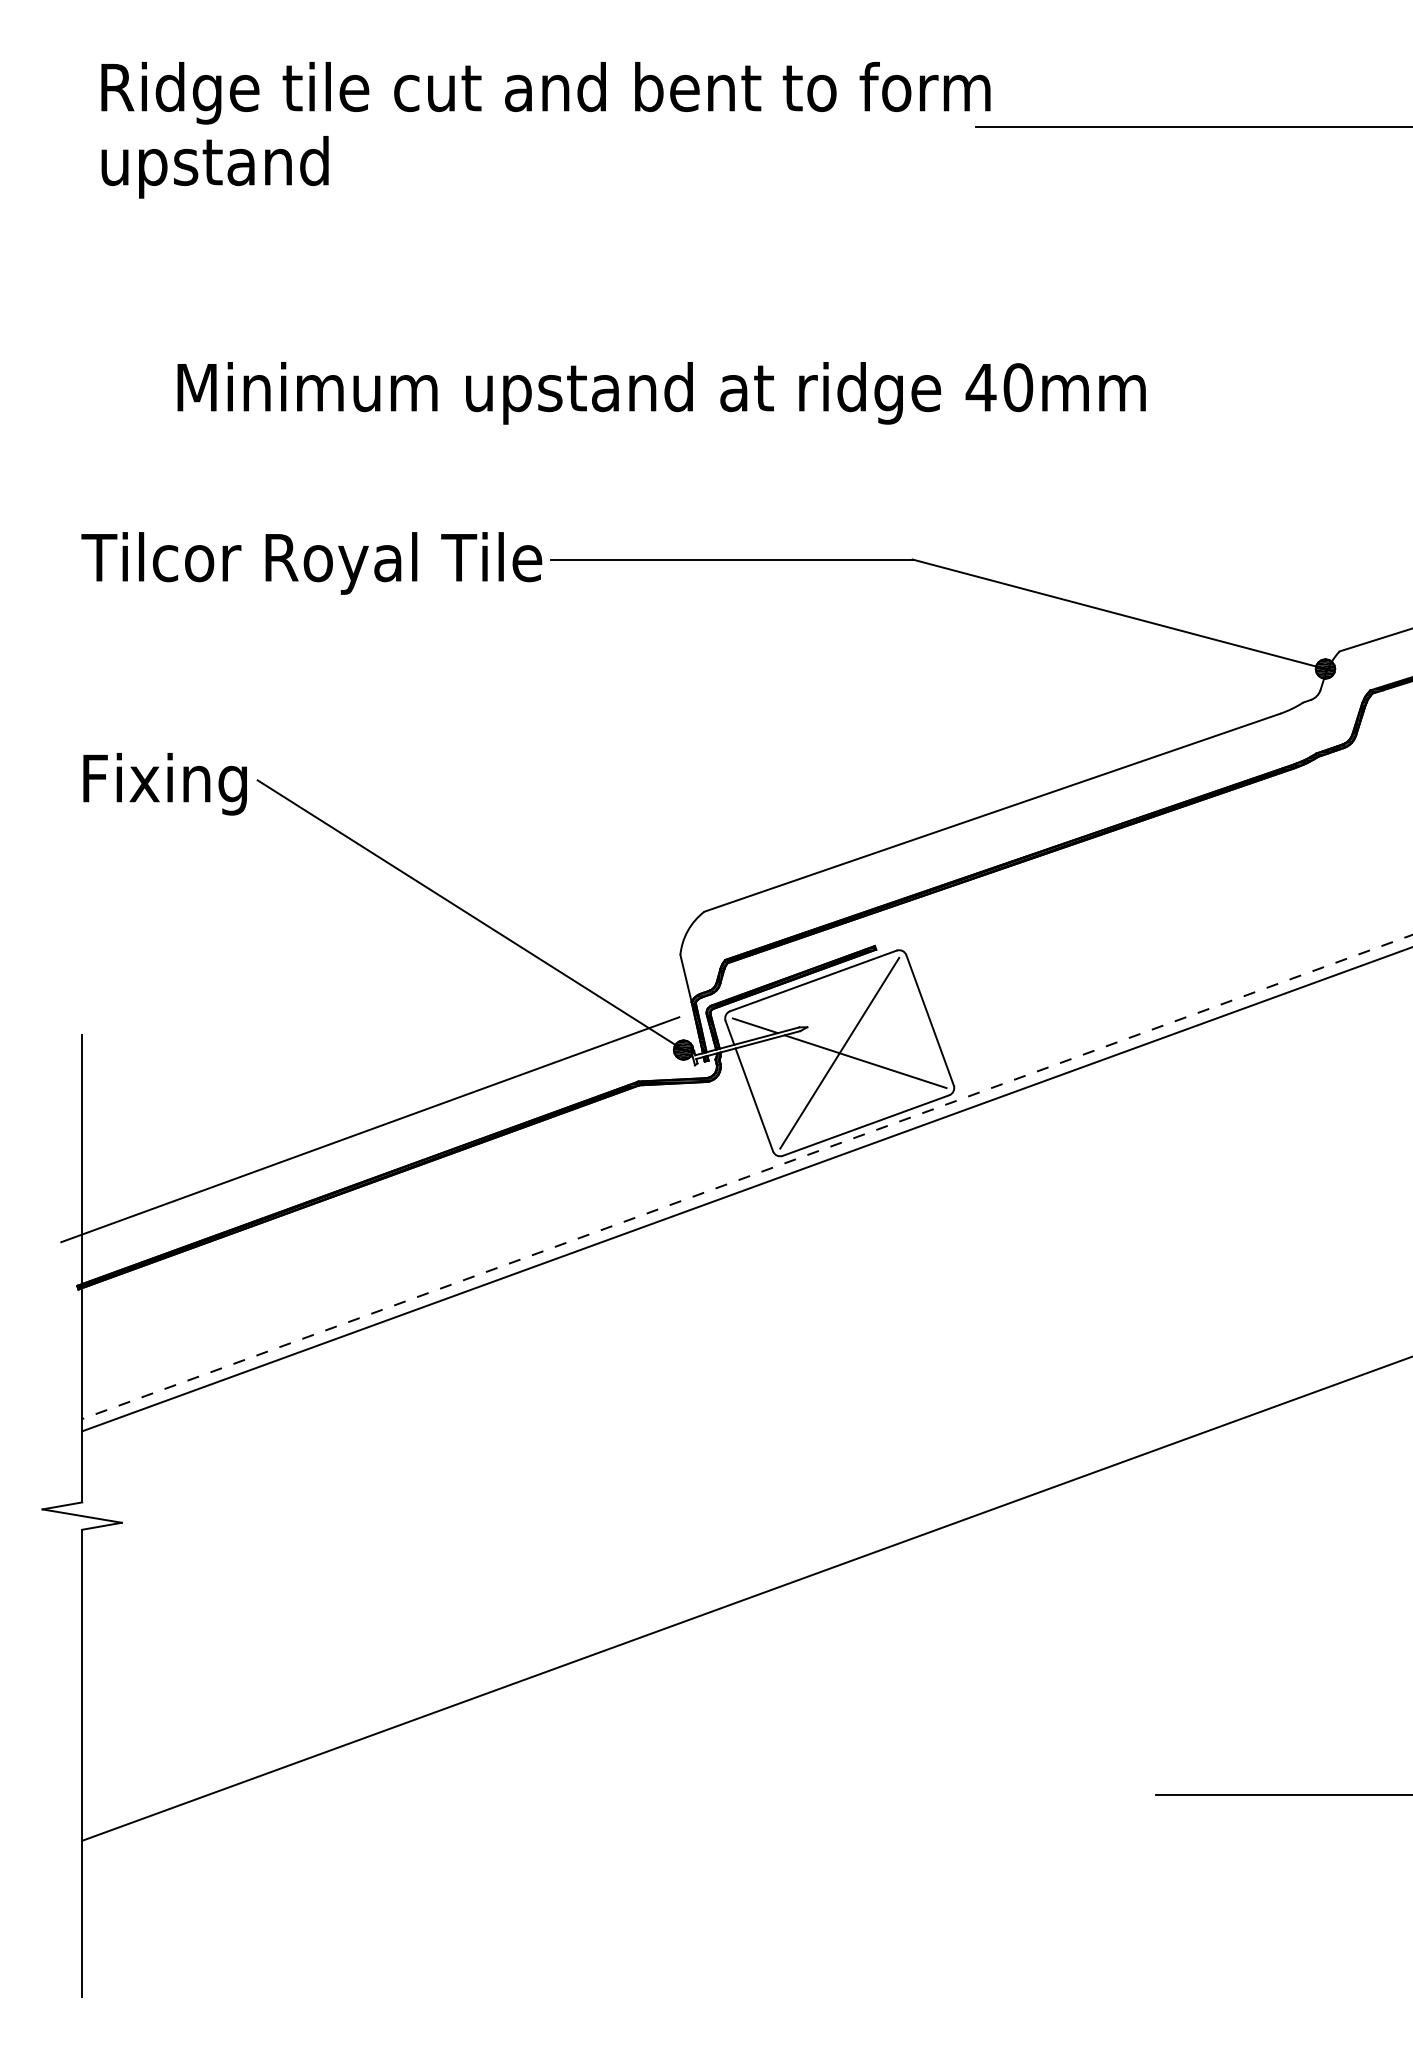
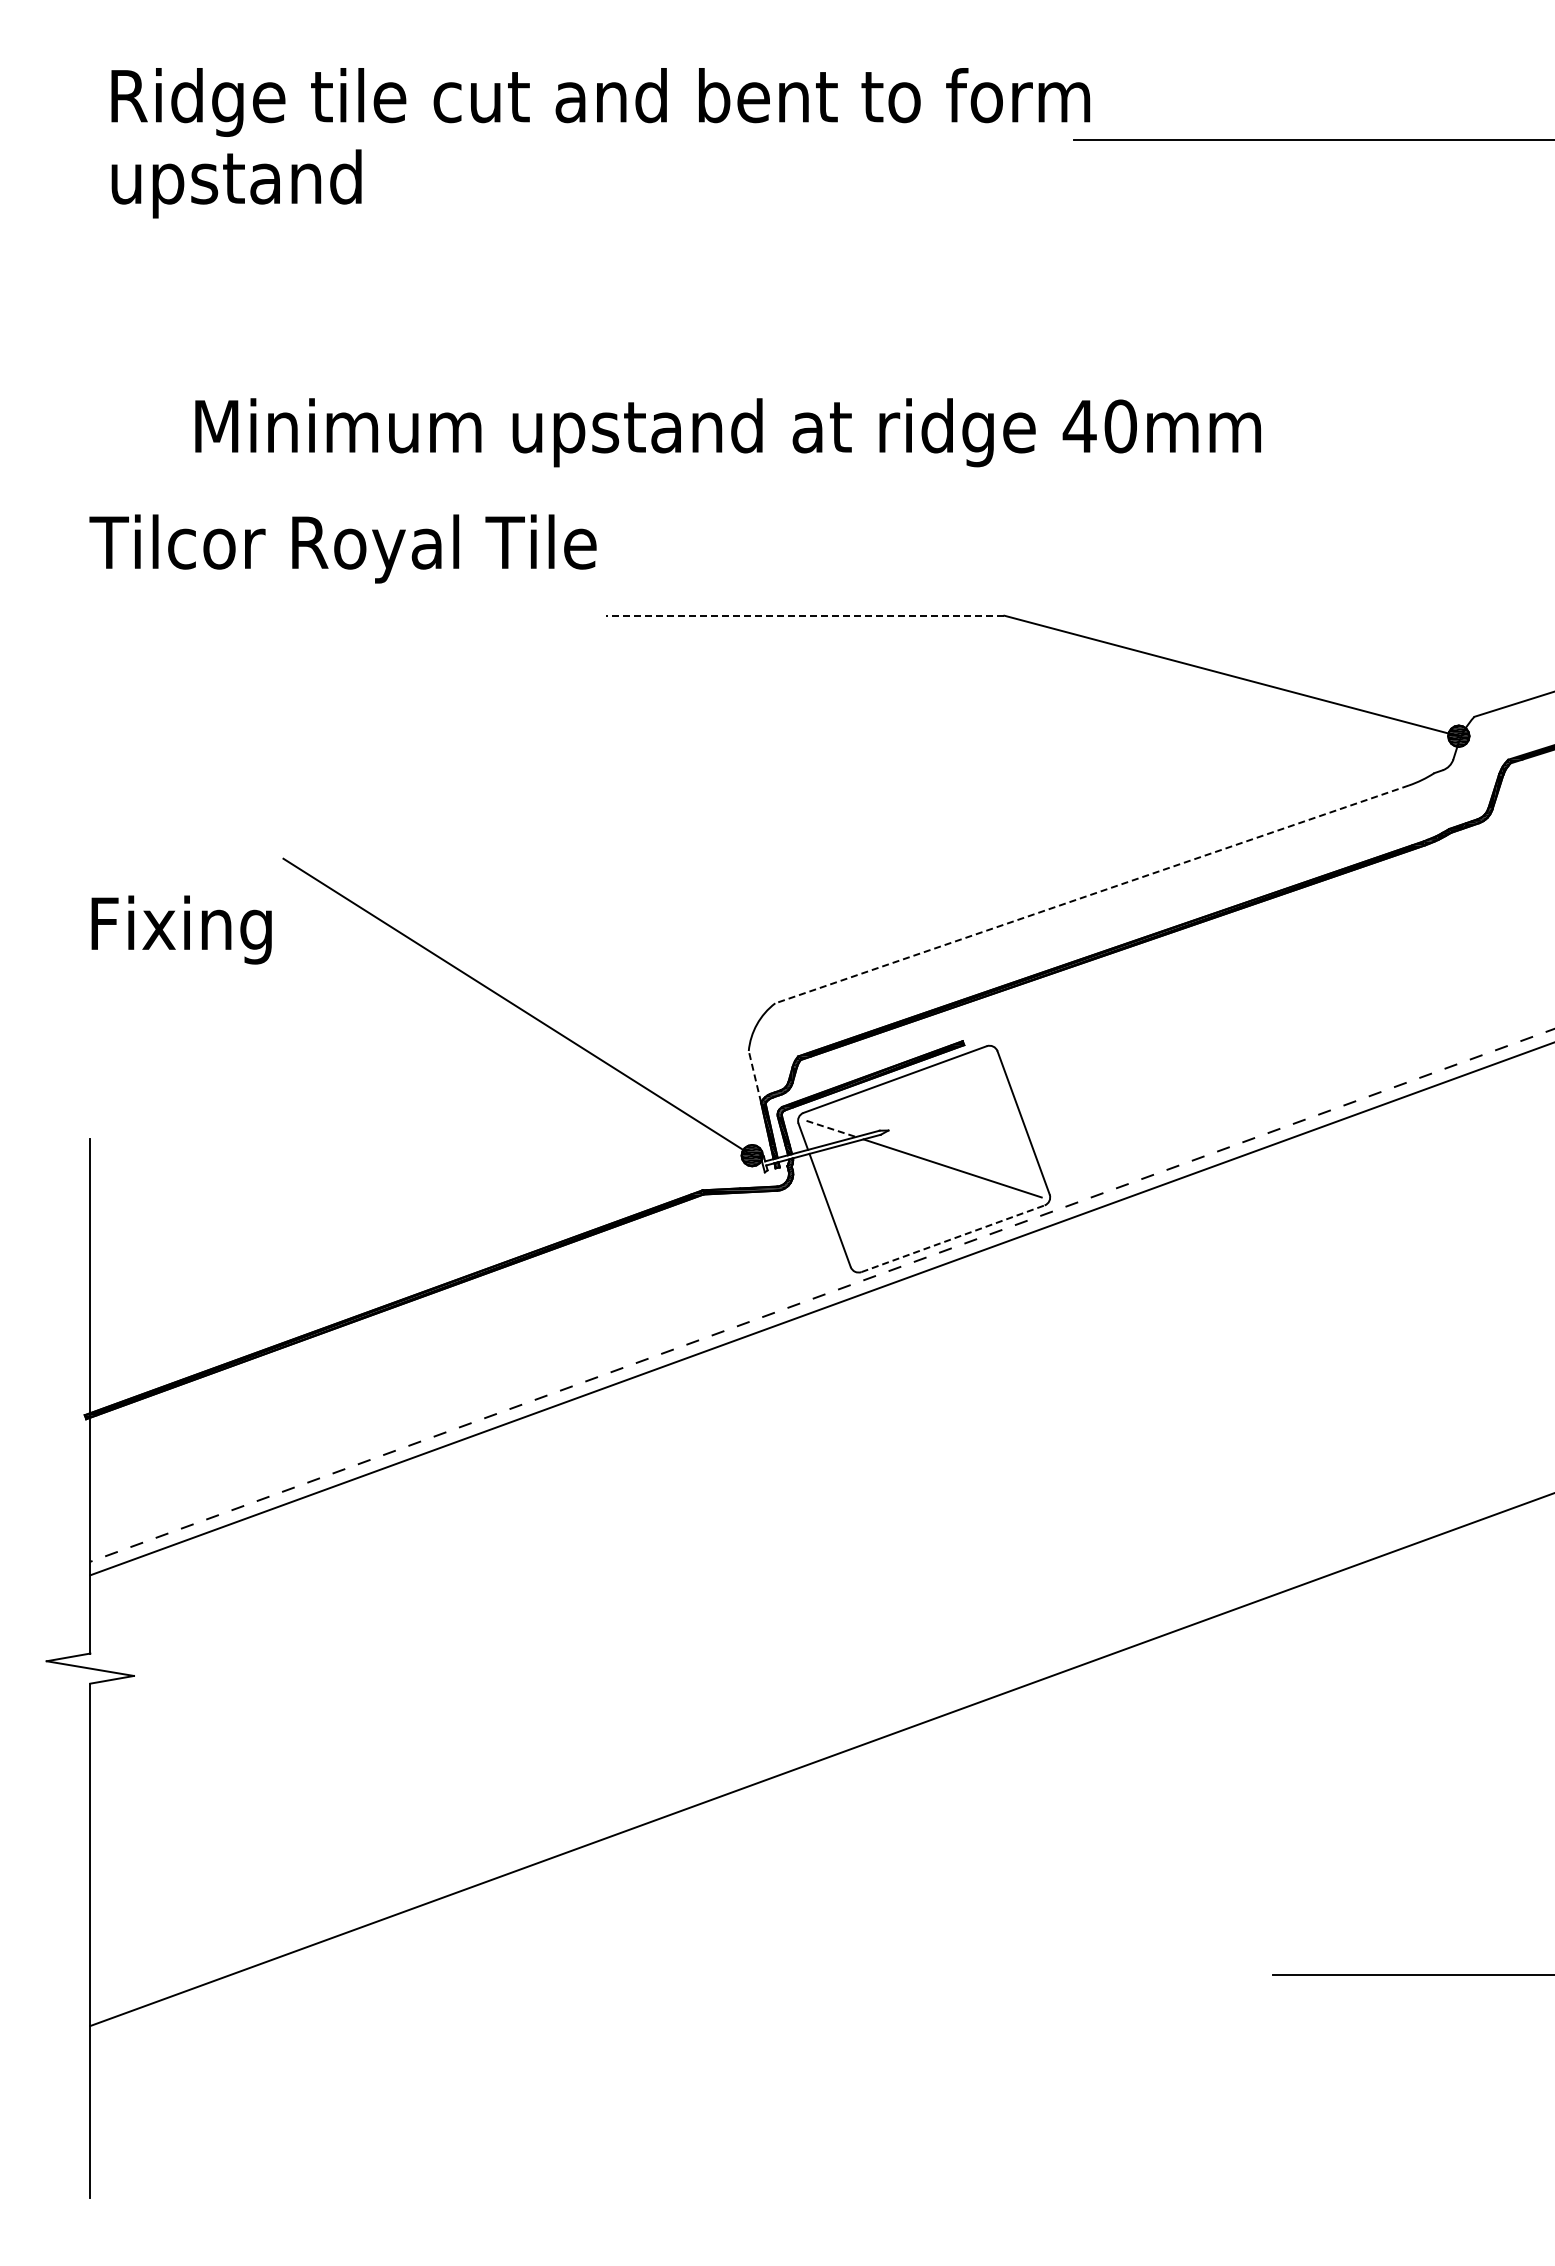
line: (731, 559) -> (804, 615), solid -> dashed
text: (311, 562) -> (342, 548), moved
text: (165, 783) -> (181, 929), moved
line: (991, 812) -> (1091, 894), solid -> dashed
line: (685, 978) -> (754, 1076), solid -> dashed
line: (755, 1026) -> (831, 1129), solid -> dashed
line: (839, 1053) -> (923, 1159), removed
line: (866, 1125) -> (953, 1238), solid -> dashed
line: (370, 1129) -> (407, 1243), removed

